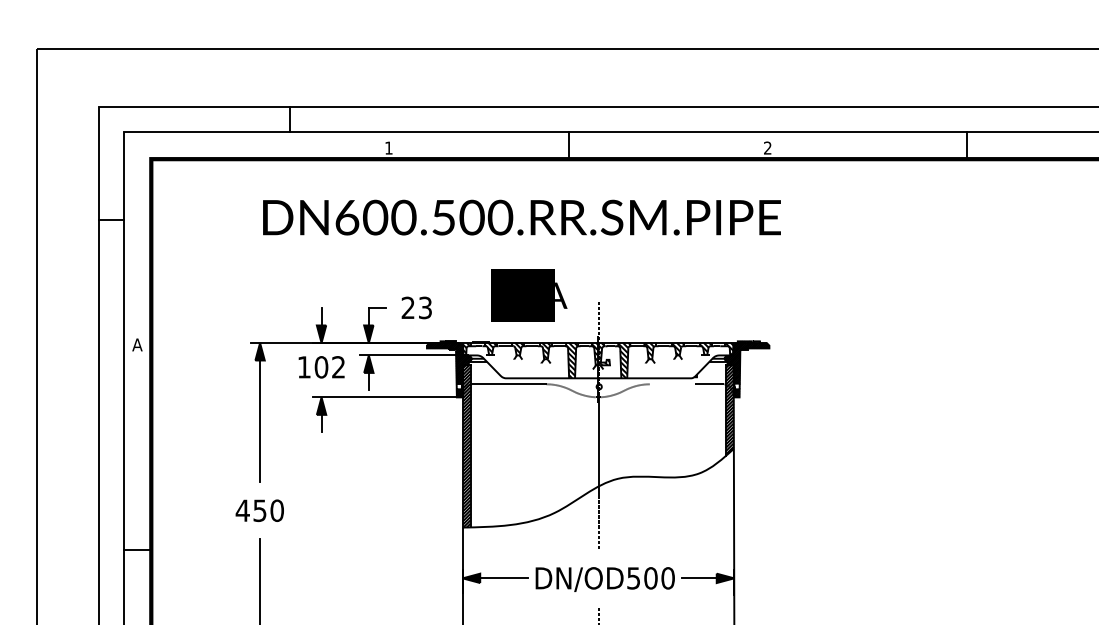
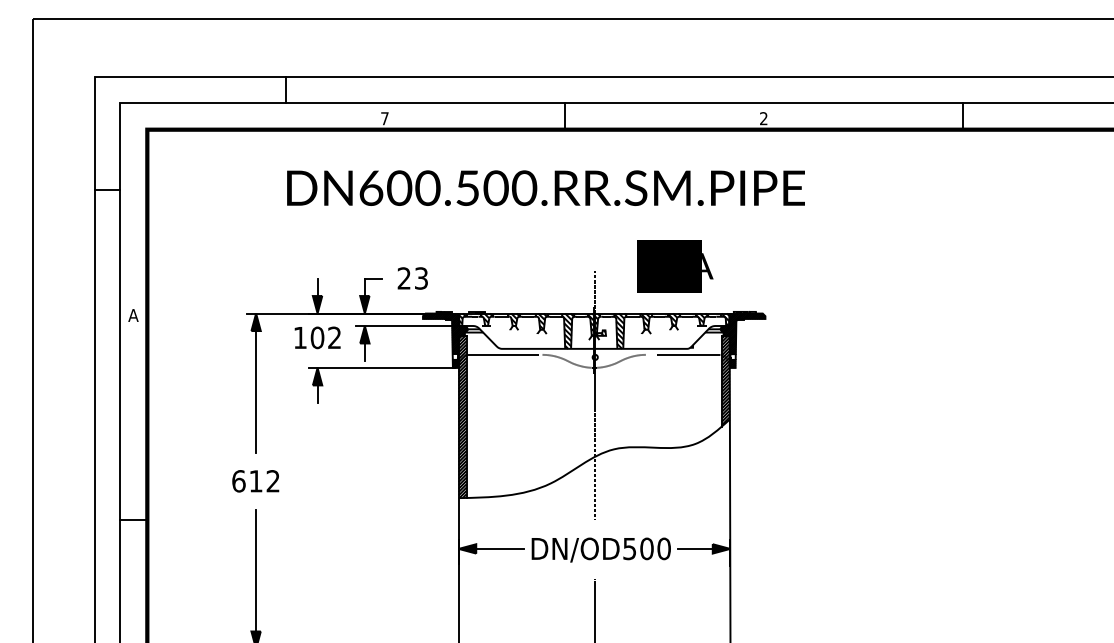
text: (388, 147) -> (384, 118), 1 -> 7
text: (521, 216) -> (545, 187), moved
text: (529, 295) -> (675, 266), moved
text: (259, 510) -> (255, 481), 450 -> 612

